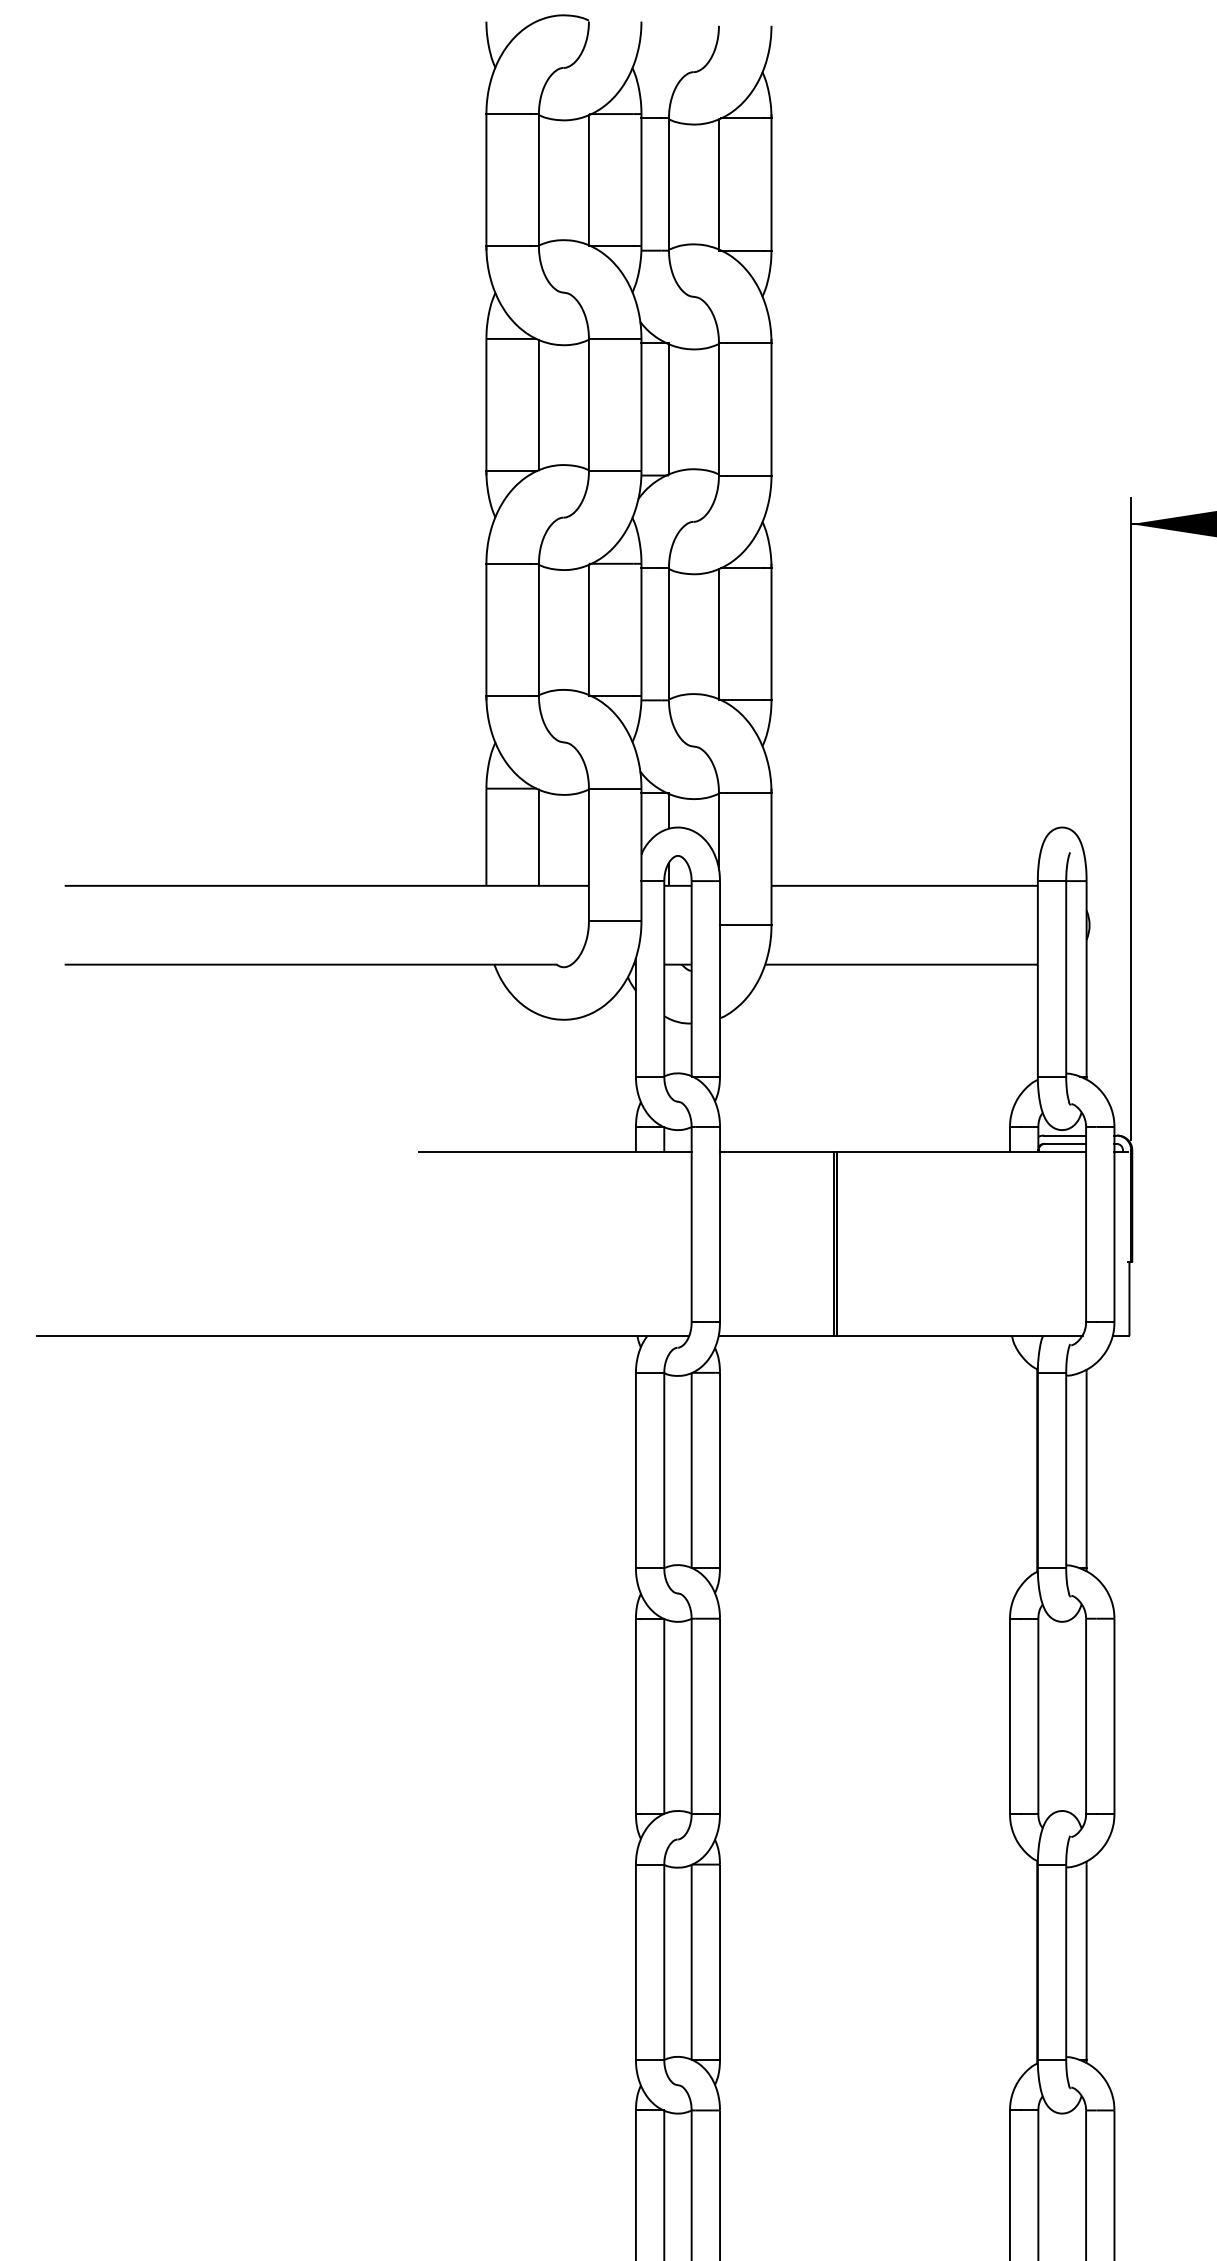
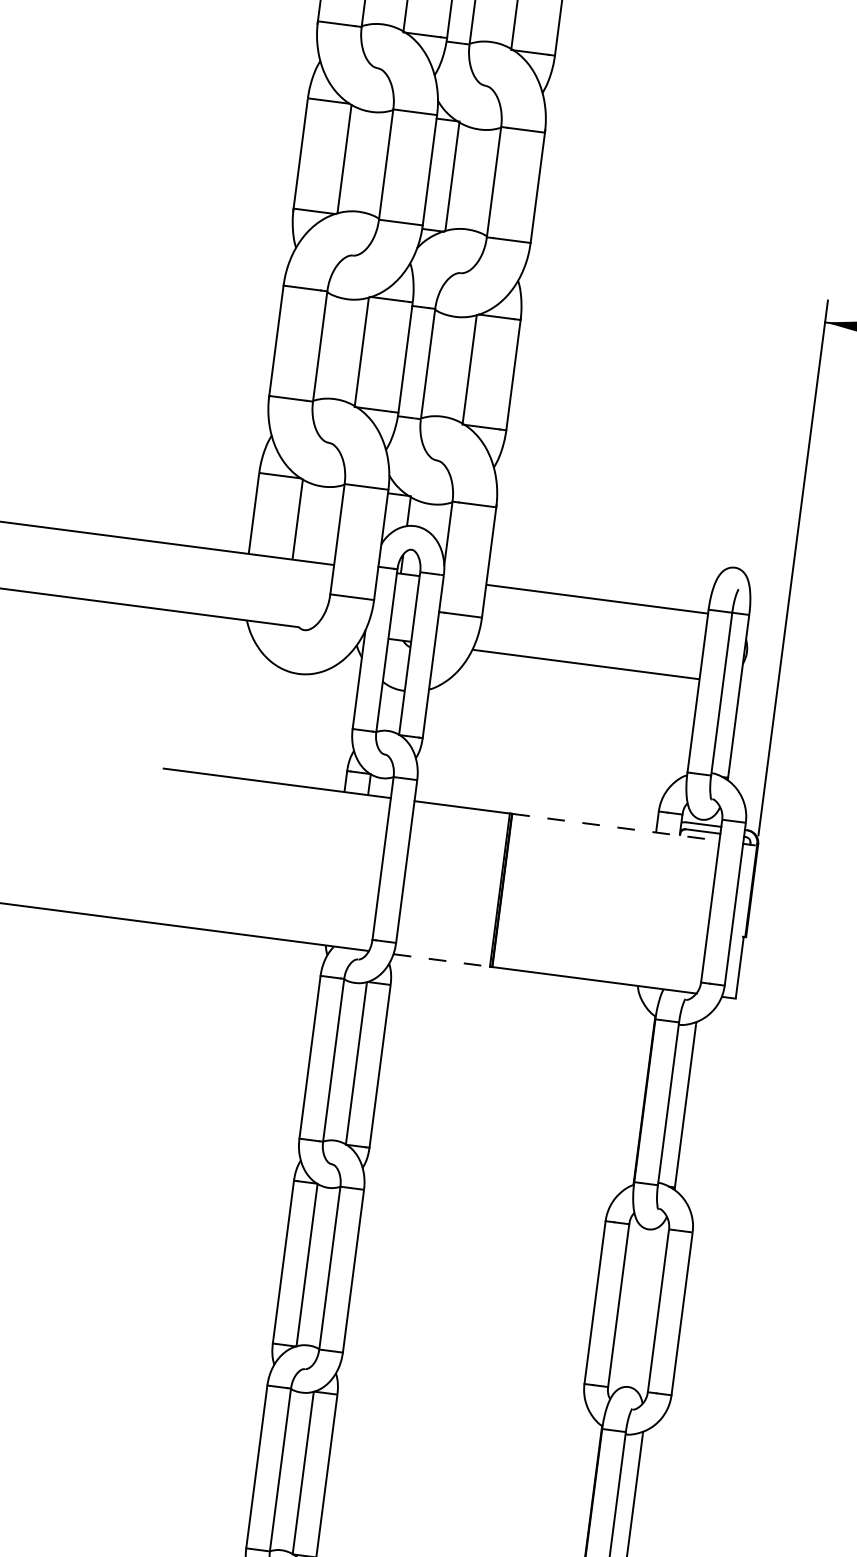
line: (962, 1152) -> (616, 827), solid -> dashed
line: (776, 1336) -> (441, 960), solid -> dashed

